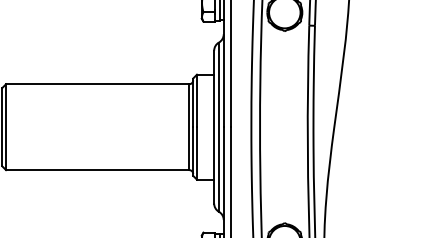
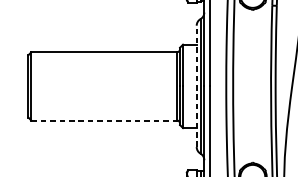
line: (214, 126) -> (196, 85), solid -> dashed
line: (97, 170) -> (104, 120), solid -> dashed

